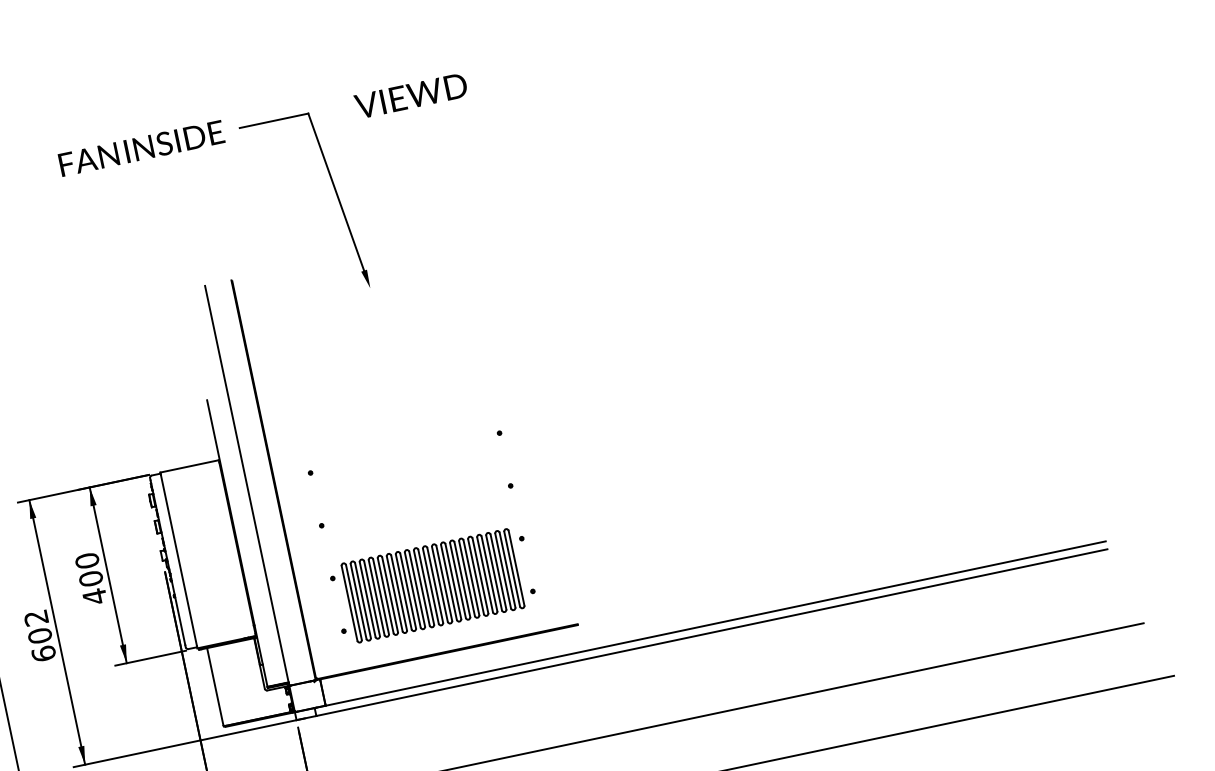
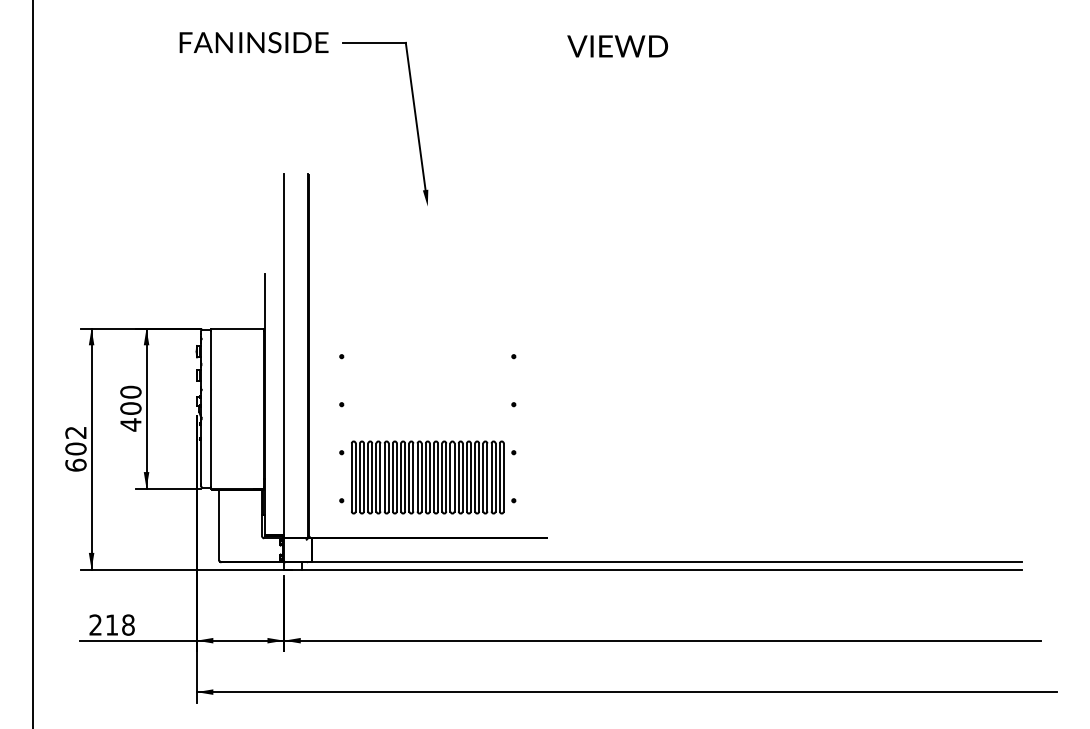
text: (410, 96) -> (617, 46), moved

